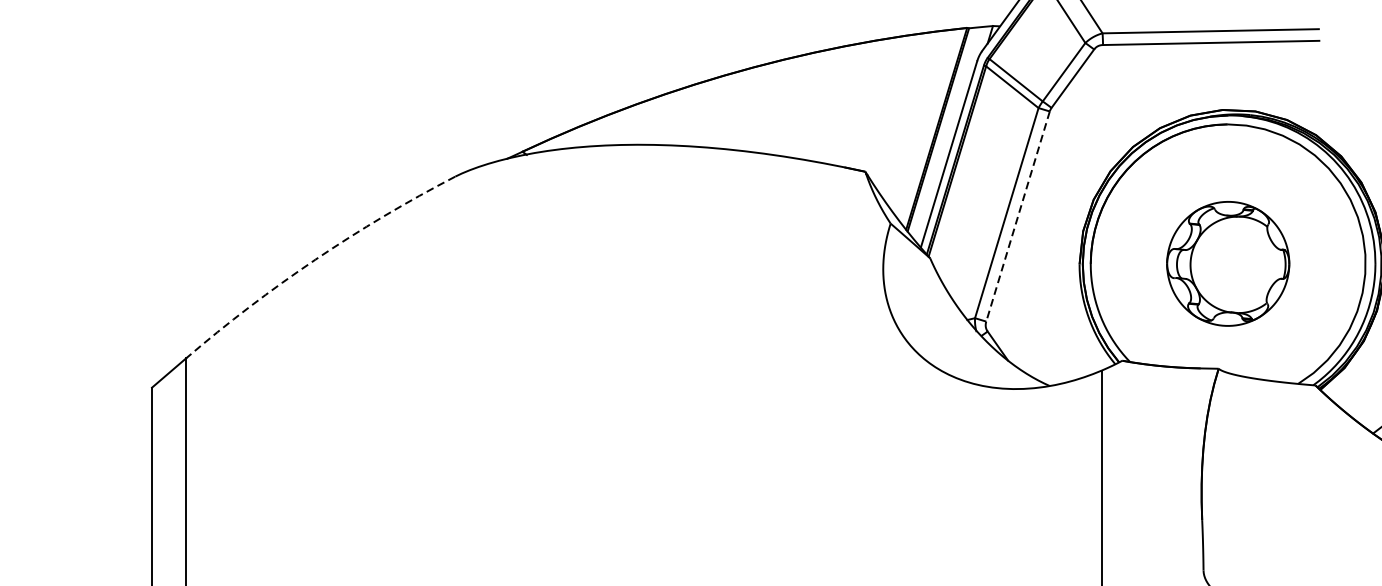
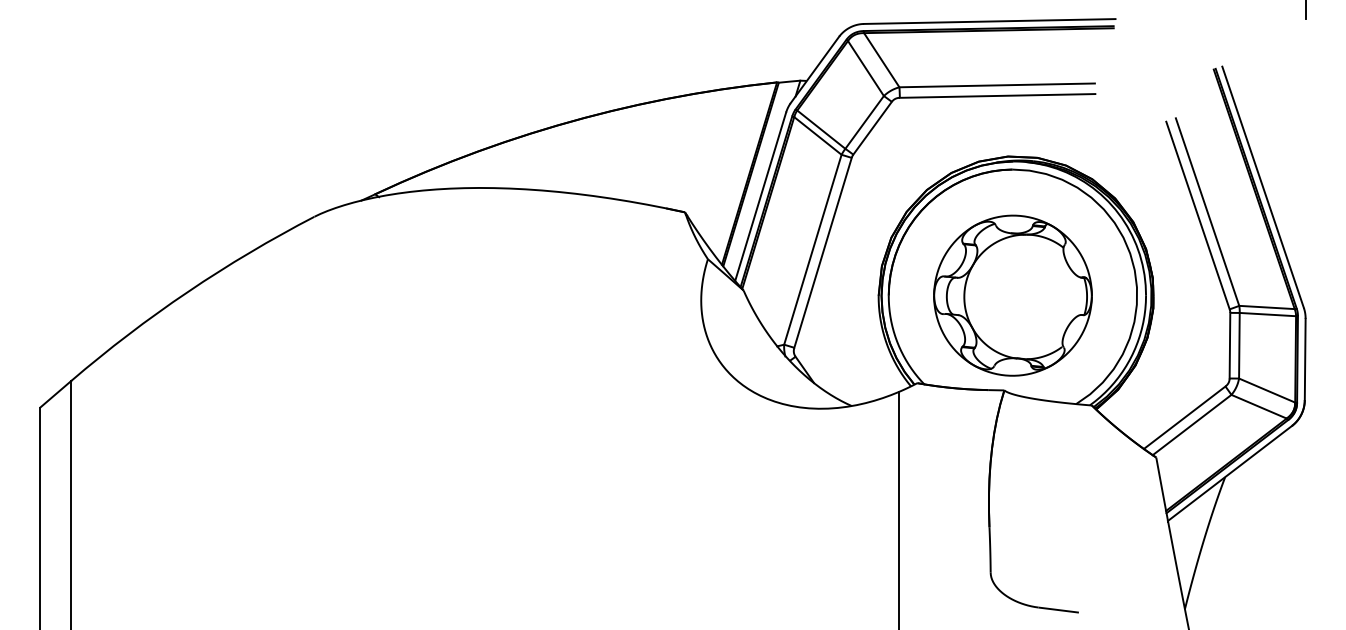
line: (1017, 217) -> (822, 253), dashed -> solid
arc: (315, 259) -> (188, 291), dashed -> solid
part: (1227, 263) -> (1012, 295), size x1.43

